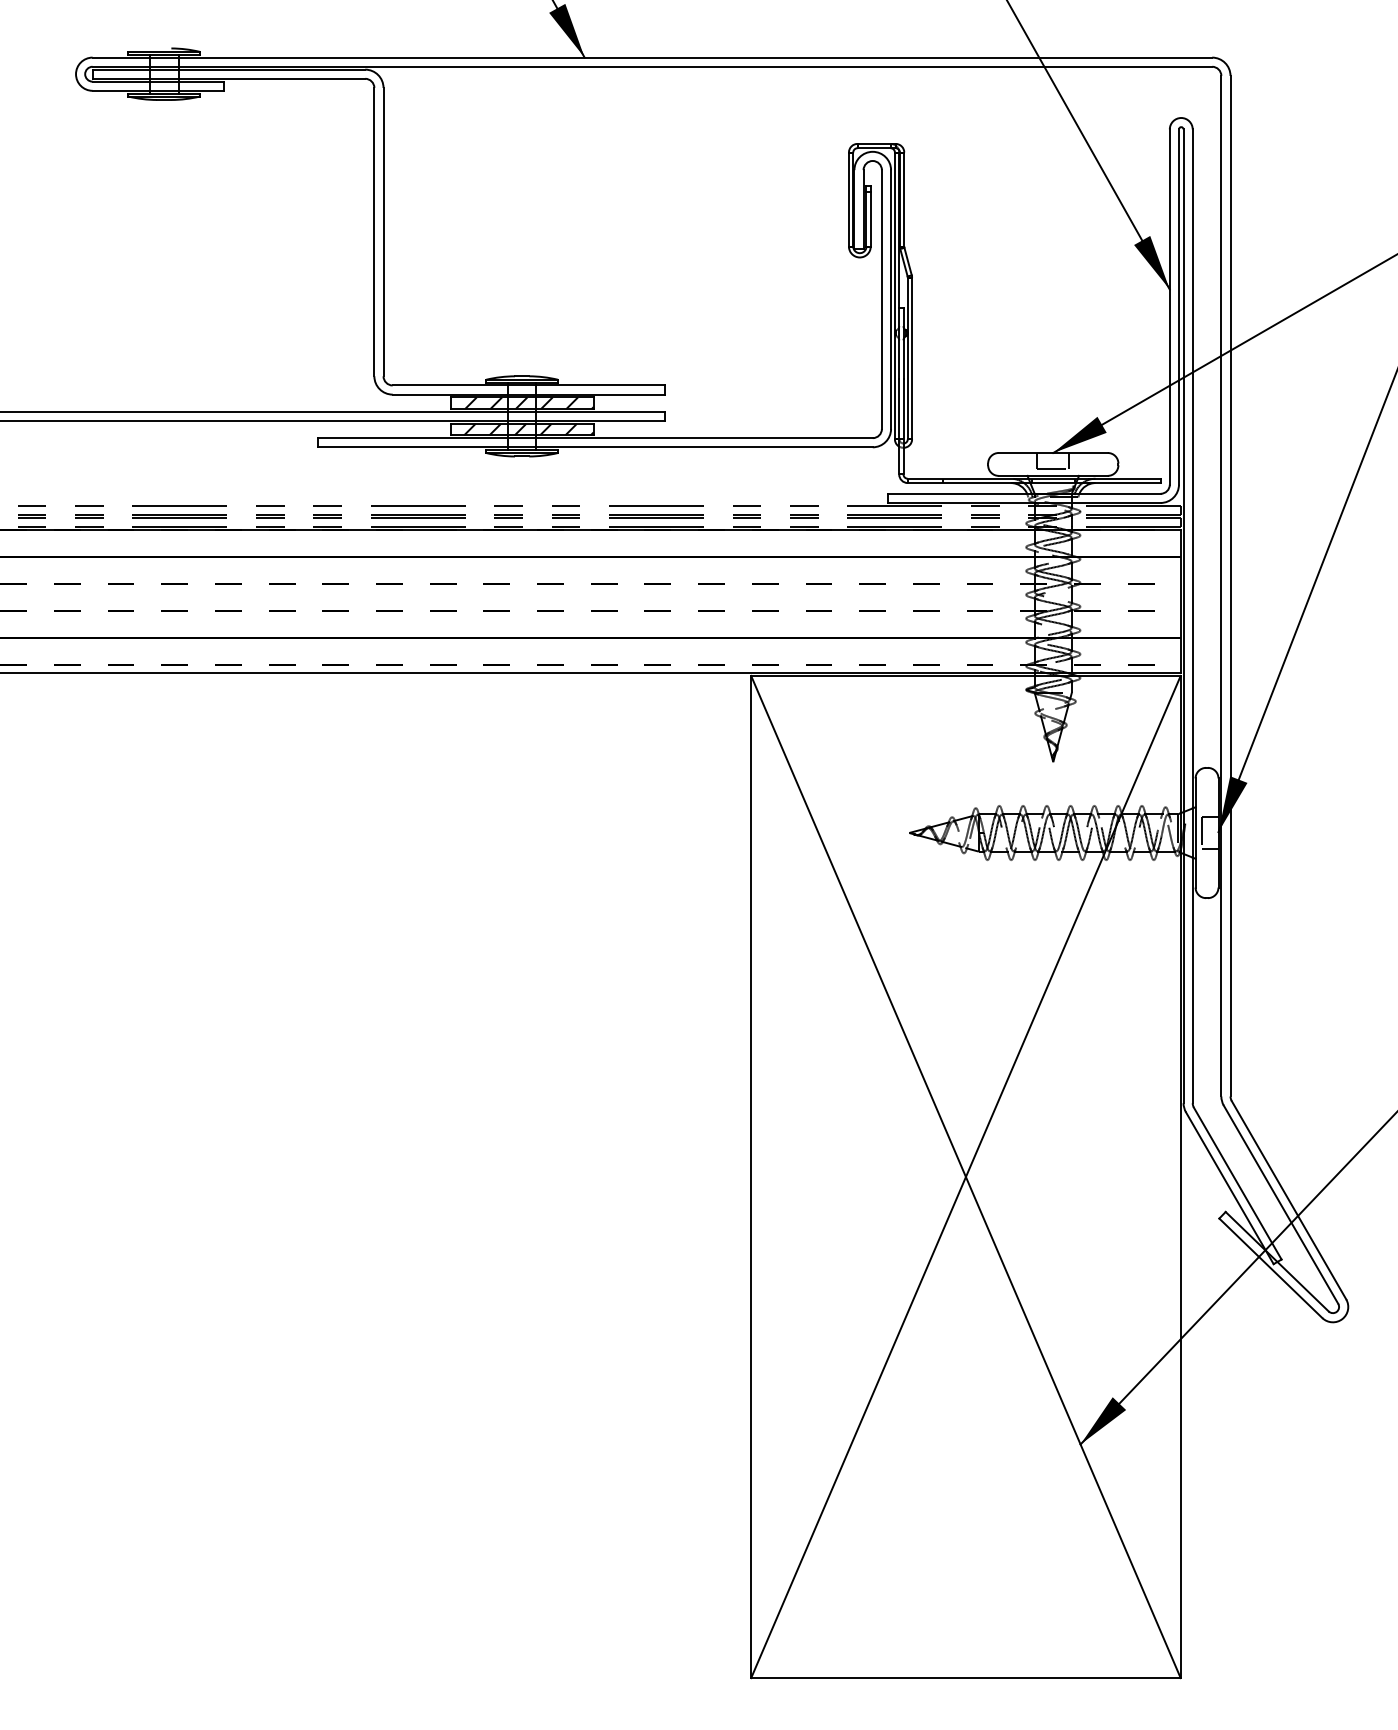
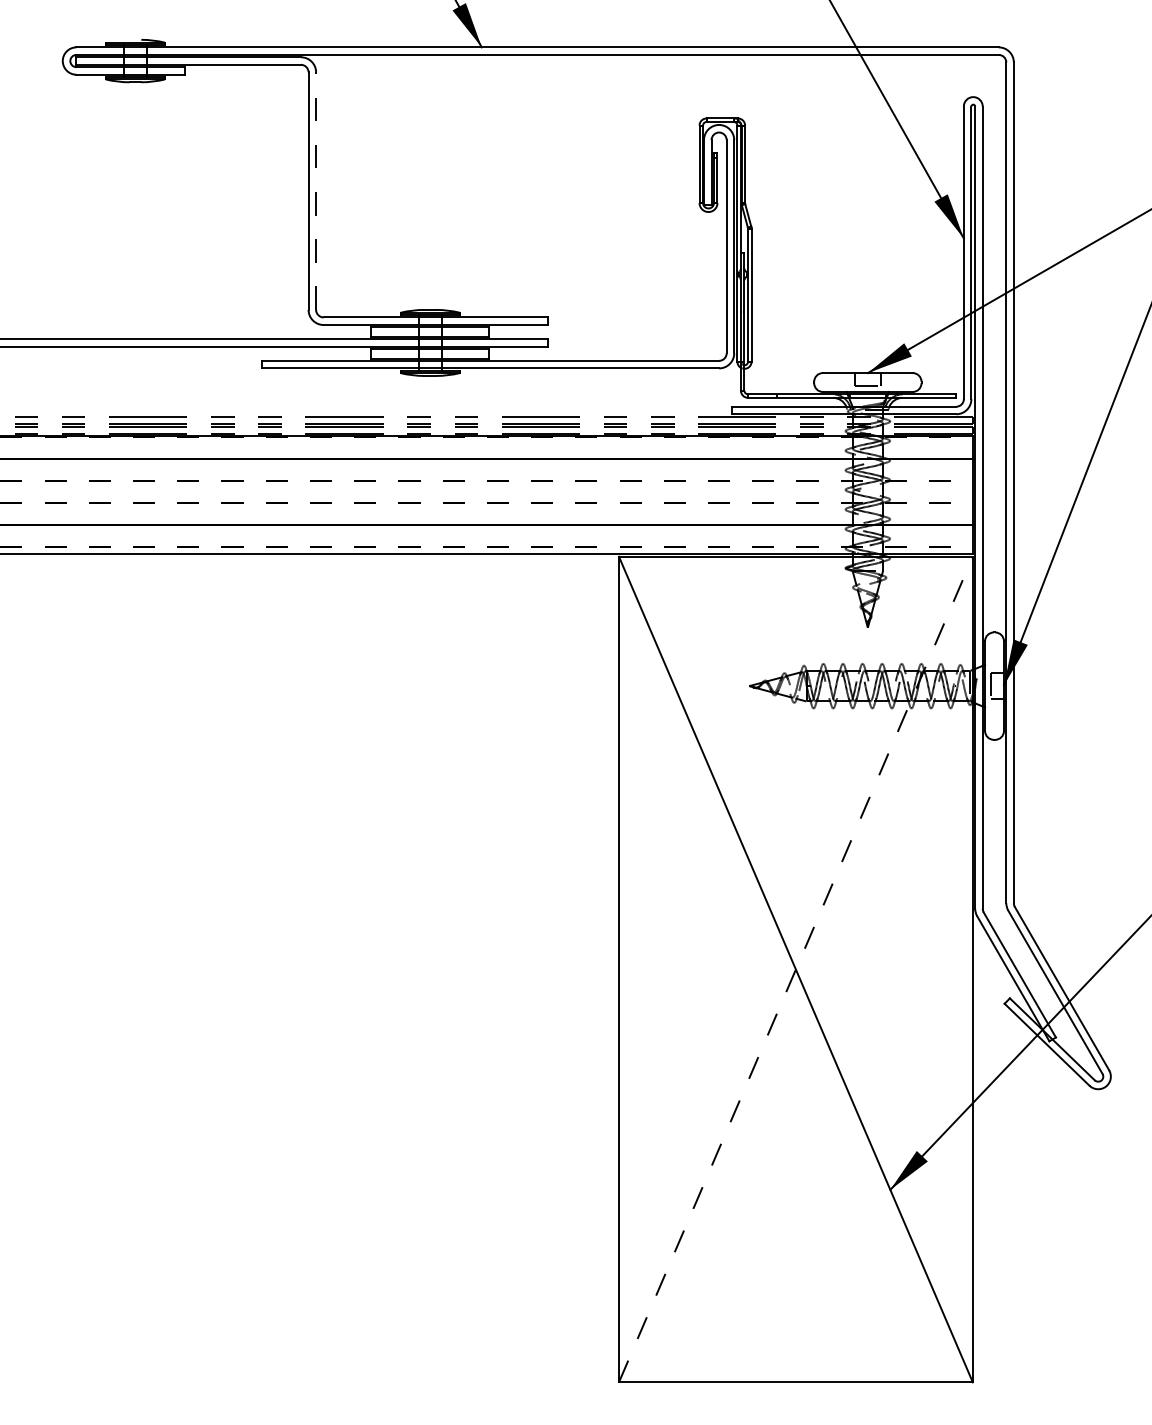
line: (383, 231) -> (316, 190), solid -> dashed
hatch: (521, 402) -> (429, 331), removed
hatch: (528, 429) -> (435, 353), removed
line: (966, 1176) -> (796, 969), solid -> dashed

